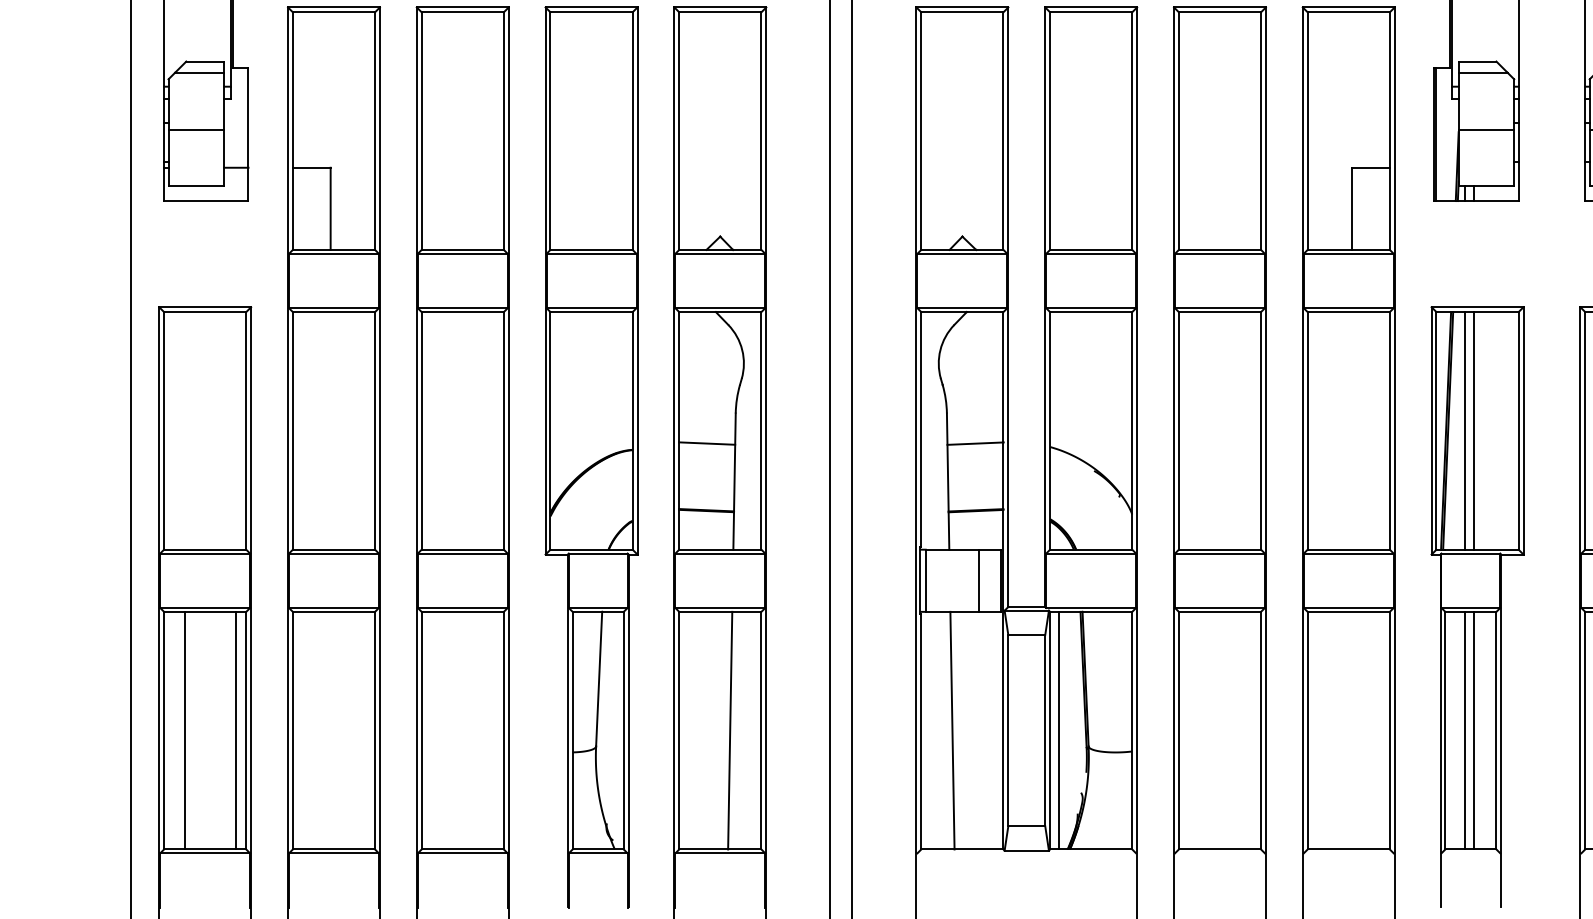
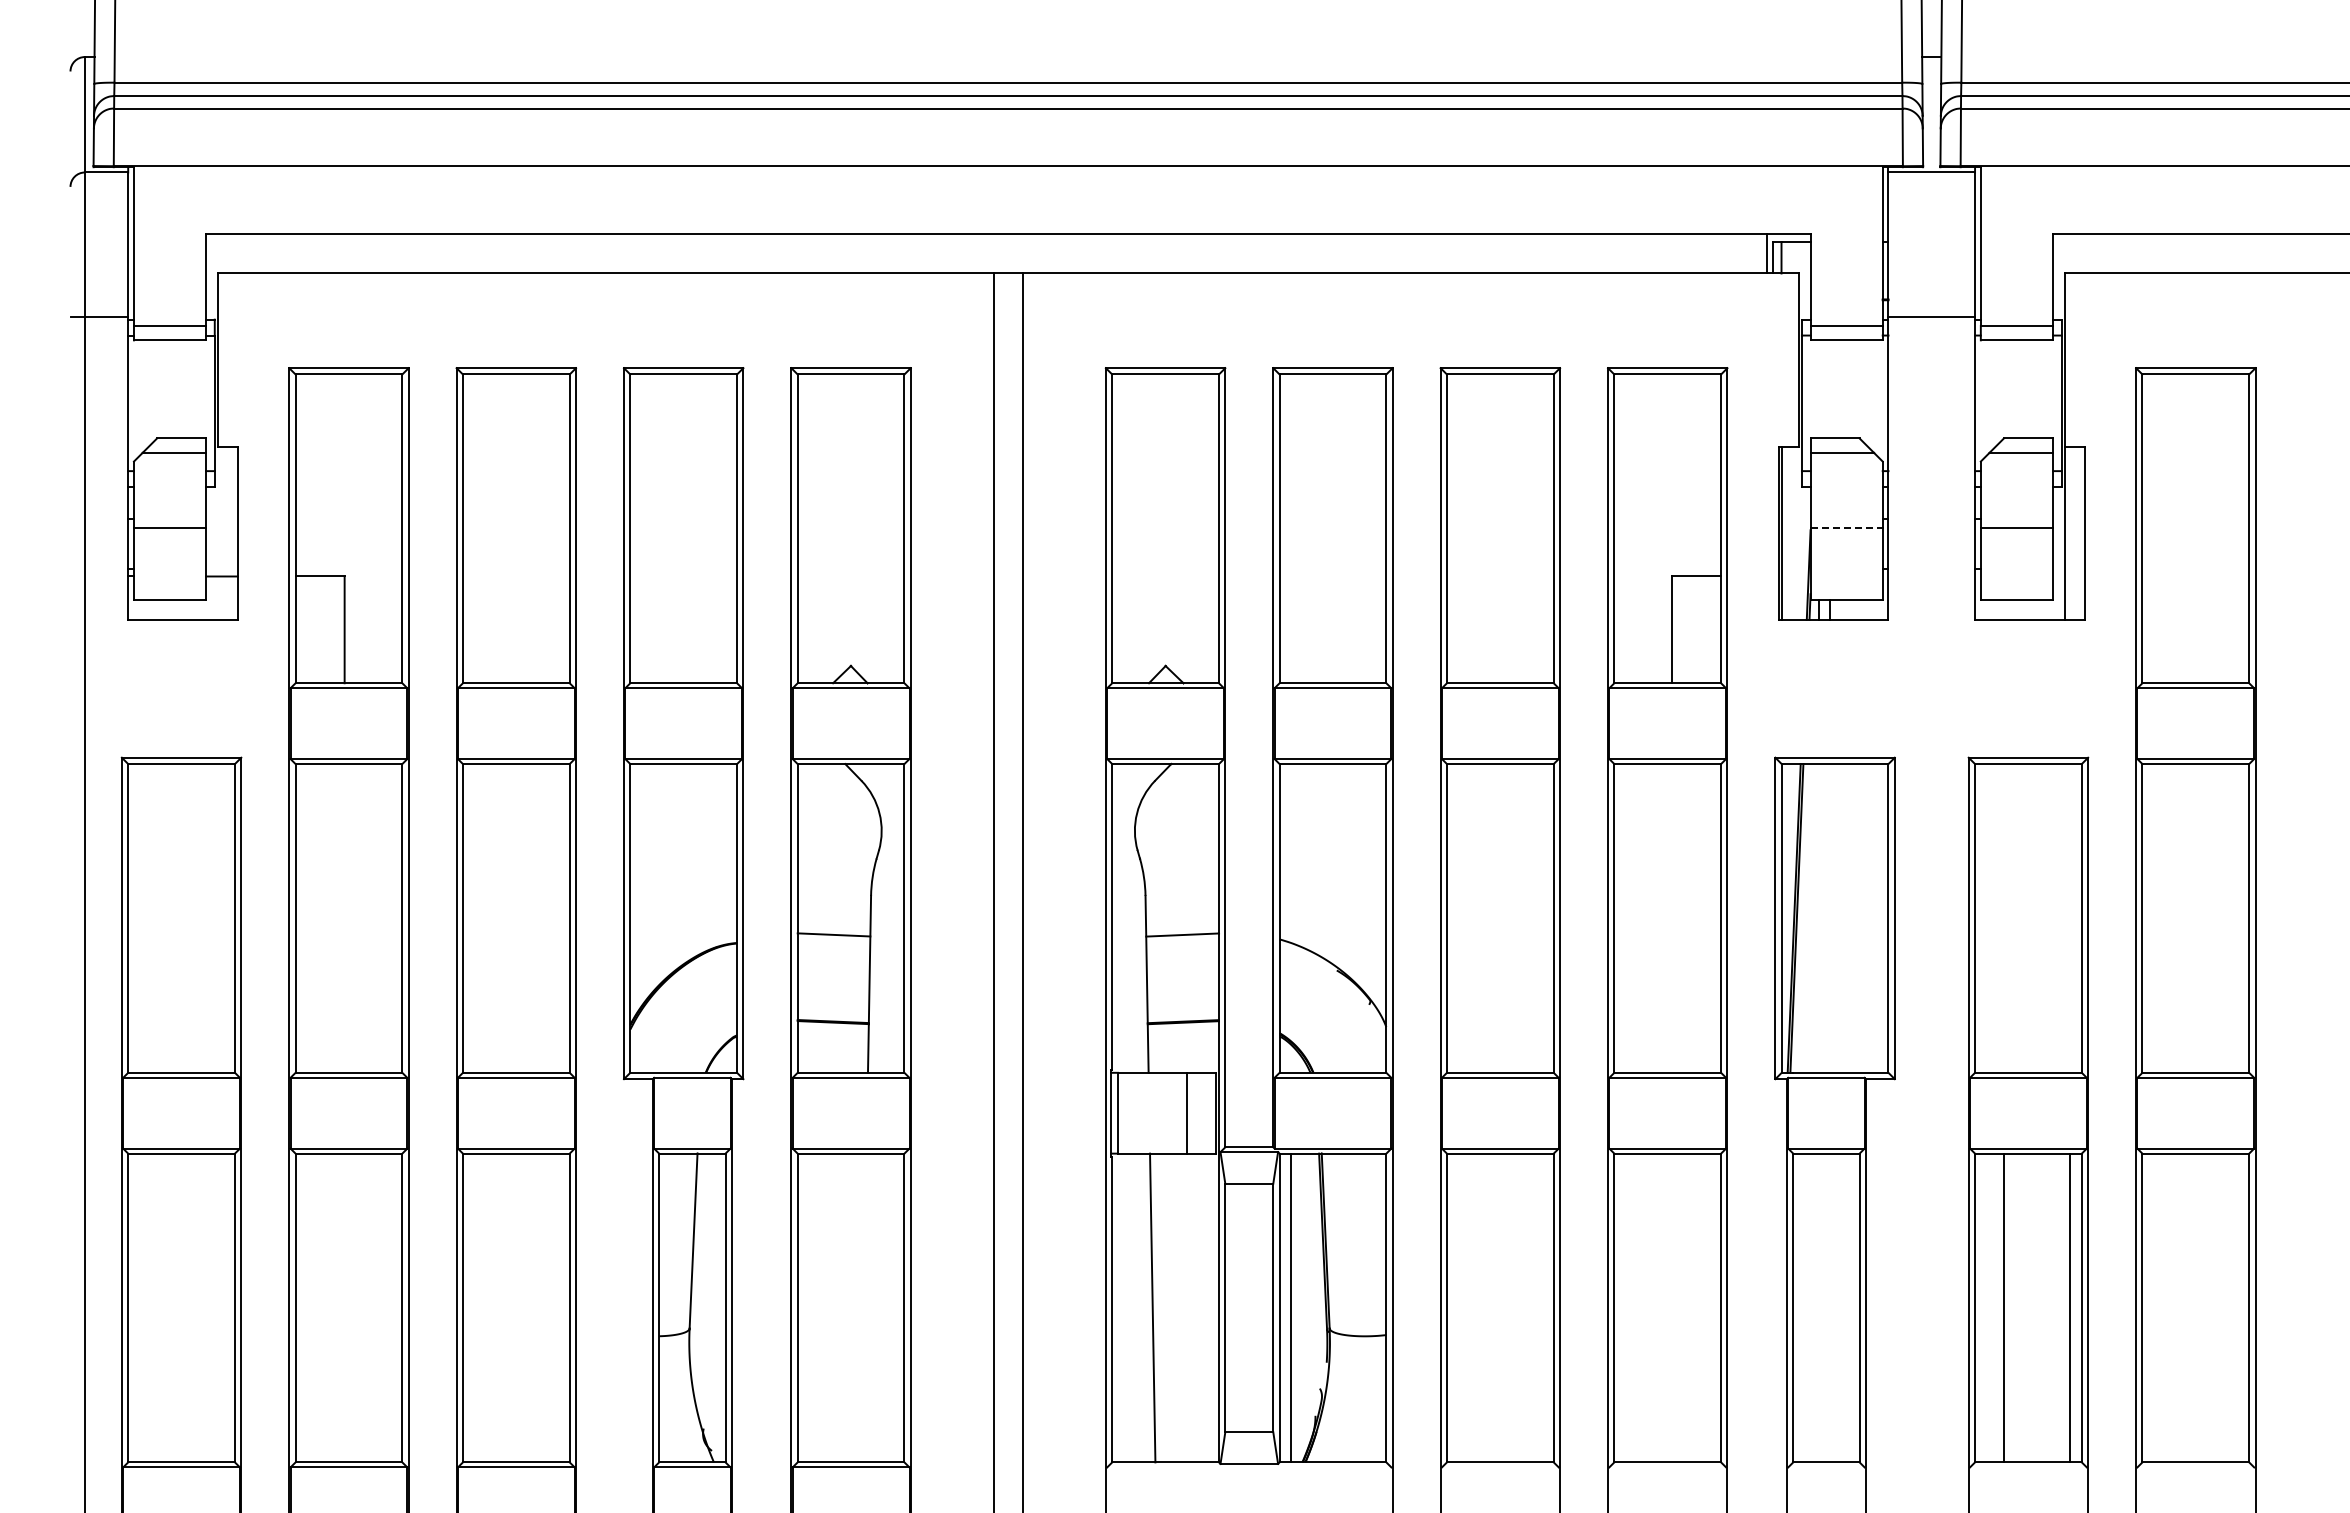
line: (1487, 130) -> (1847, 527), solid -> dashed
line: (1465, 430) -> (1819, 918), removed
line: (1474, 430) -> (1830, 918), removed
line: (185, 730) -> (155, 1307), removed
line: (235, 730) -> (221, 1307), removed
line: (729, 730) -> (863, 1307), removed
line: (1465, 730) -> (1819, 1307), removed
line: (1474, 730) -> (1830, 1307), removed

